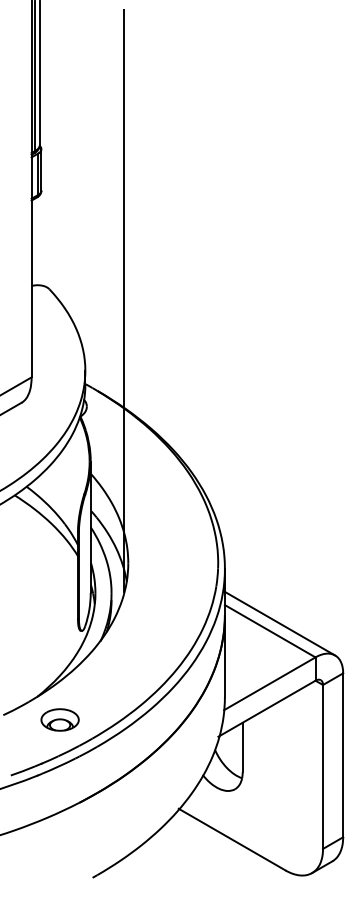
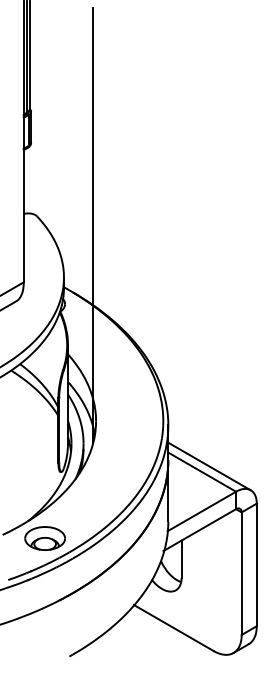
part: (59, 719) -> (44, 538), size x1.43

